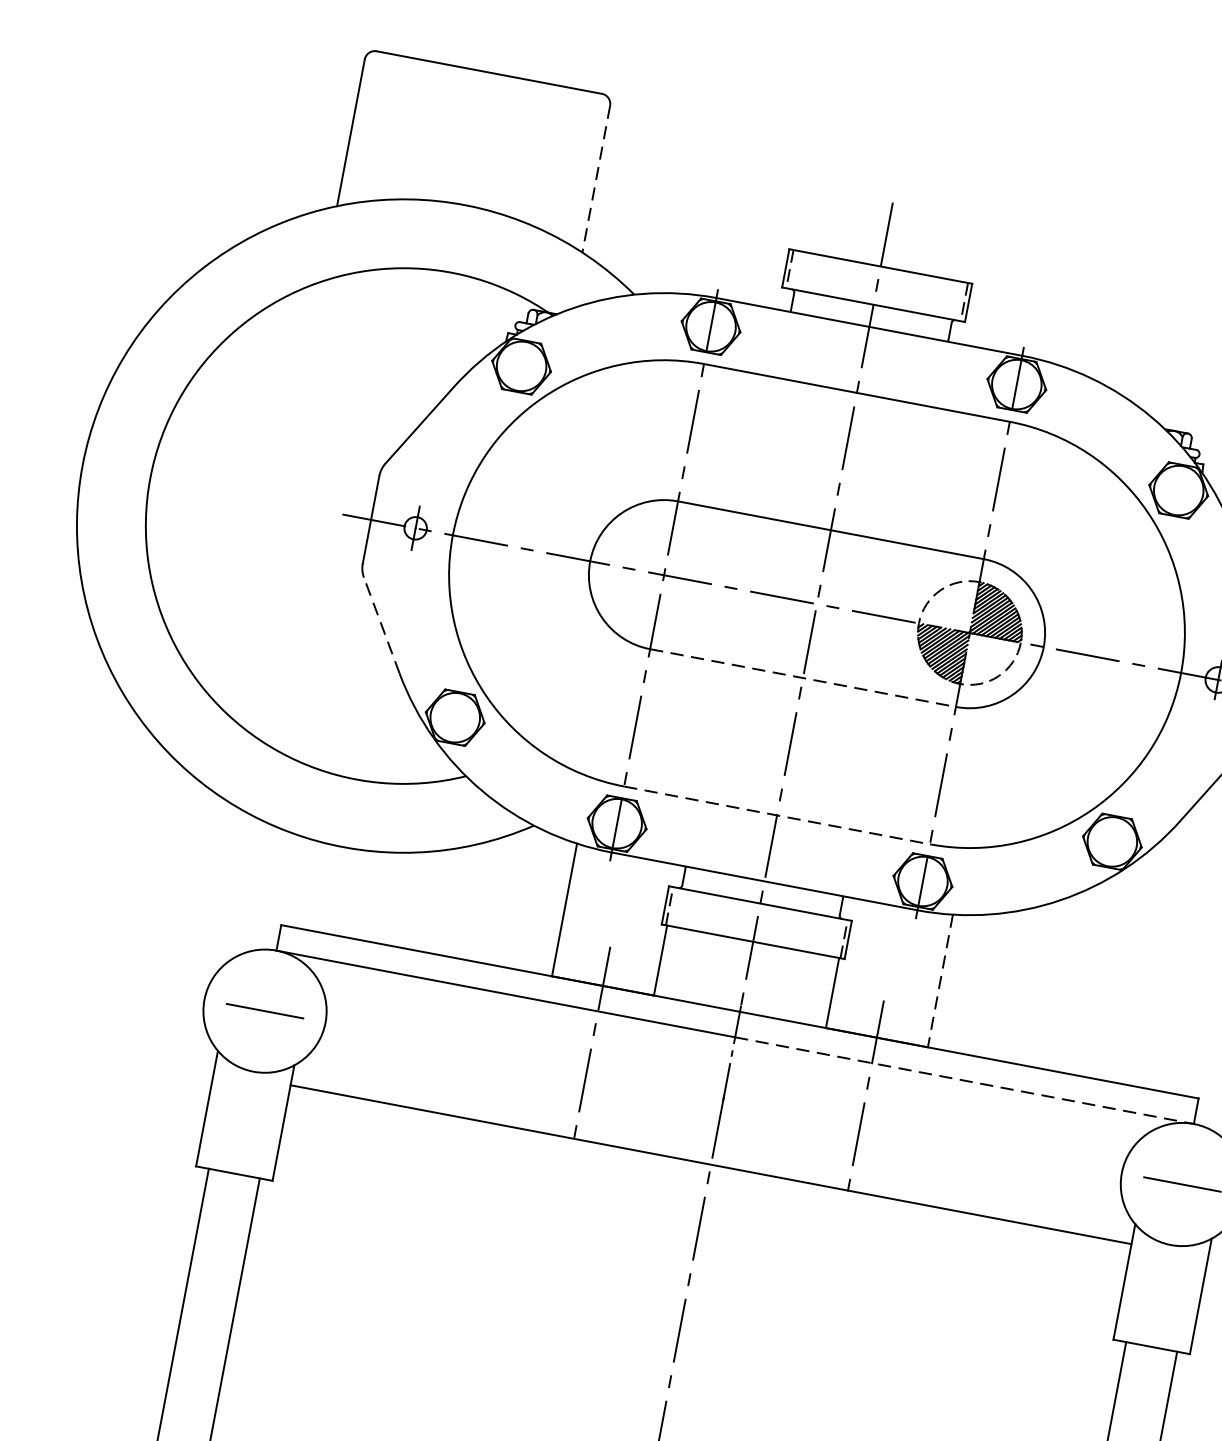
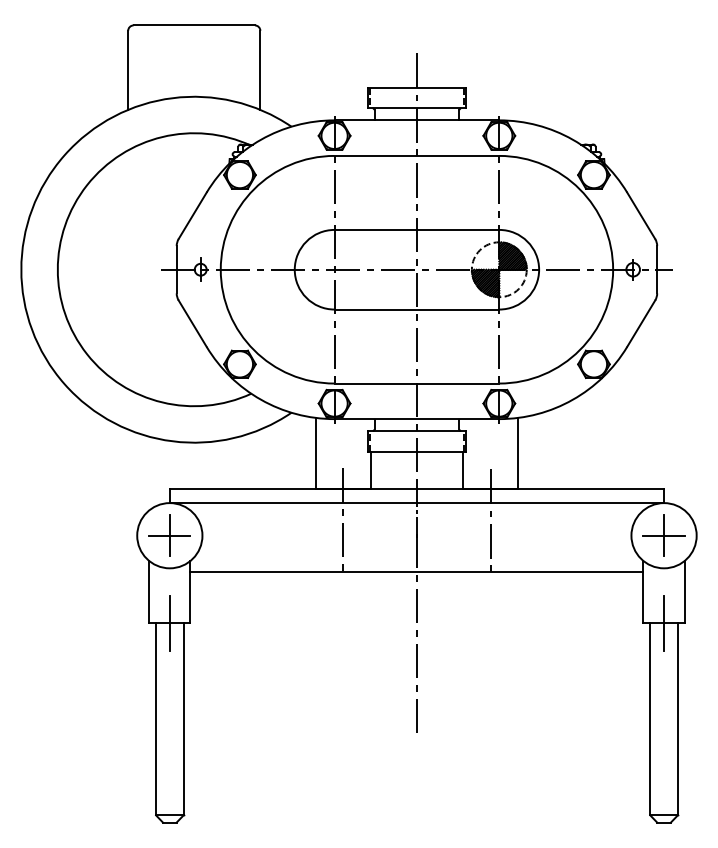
line: (596, 179) -> (260, 70), dashed -> solid
line: (381, 625) -> (192, 323), dashed -> solid
line: (804, 678) -> (417, 309), dashed -> solid
line: (778, 815) -> (417, 383), dashed -> solid
line: (941, 980) -> (518, 453), dashed -> solid
line: (264, 1010) -> (169, 535), added
line: (964, 1081) -> (540, 503), dashed -> solid
line: (233, 1172) -> (169, 622), added
line: (1183, 1184) -> (664, 535), added
line: (1152, 1345) -> (664, 622), added

